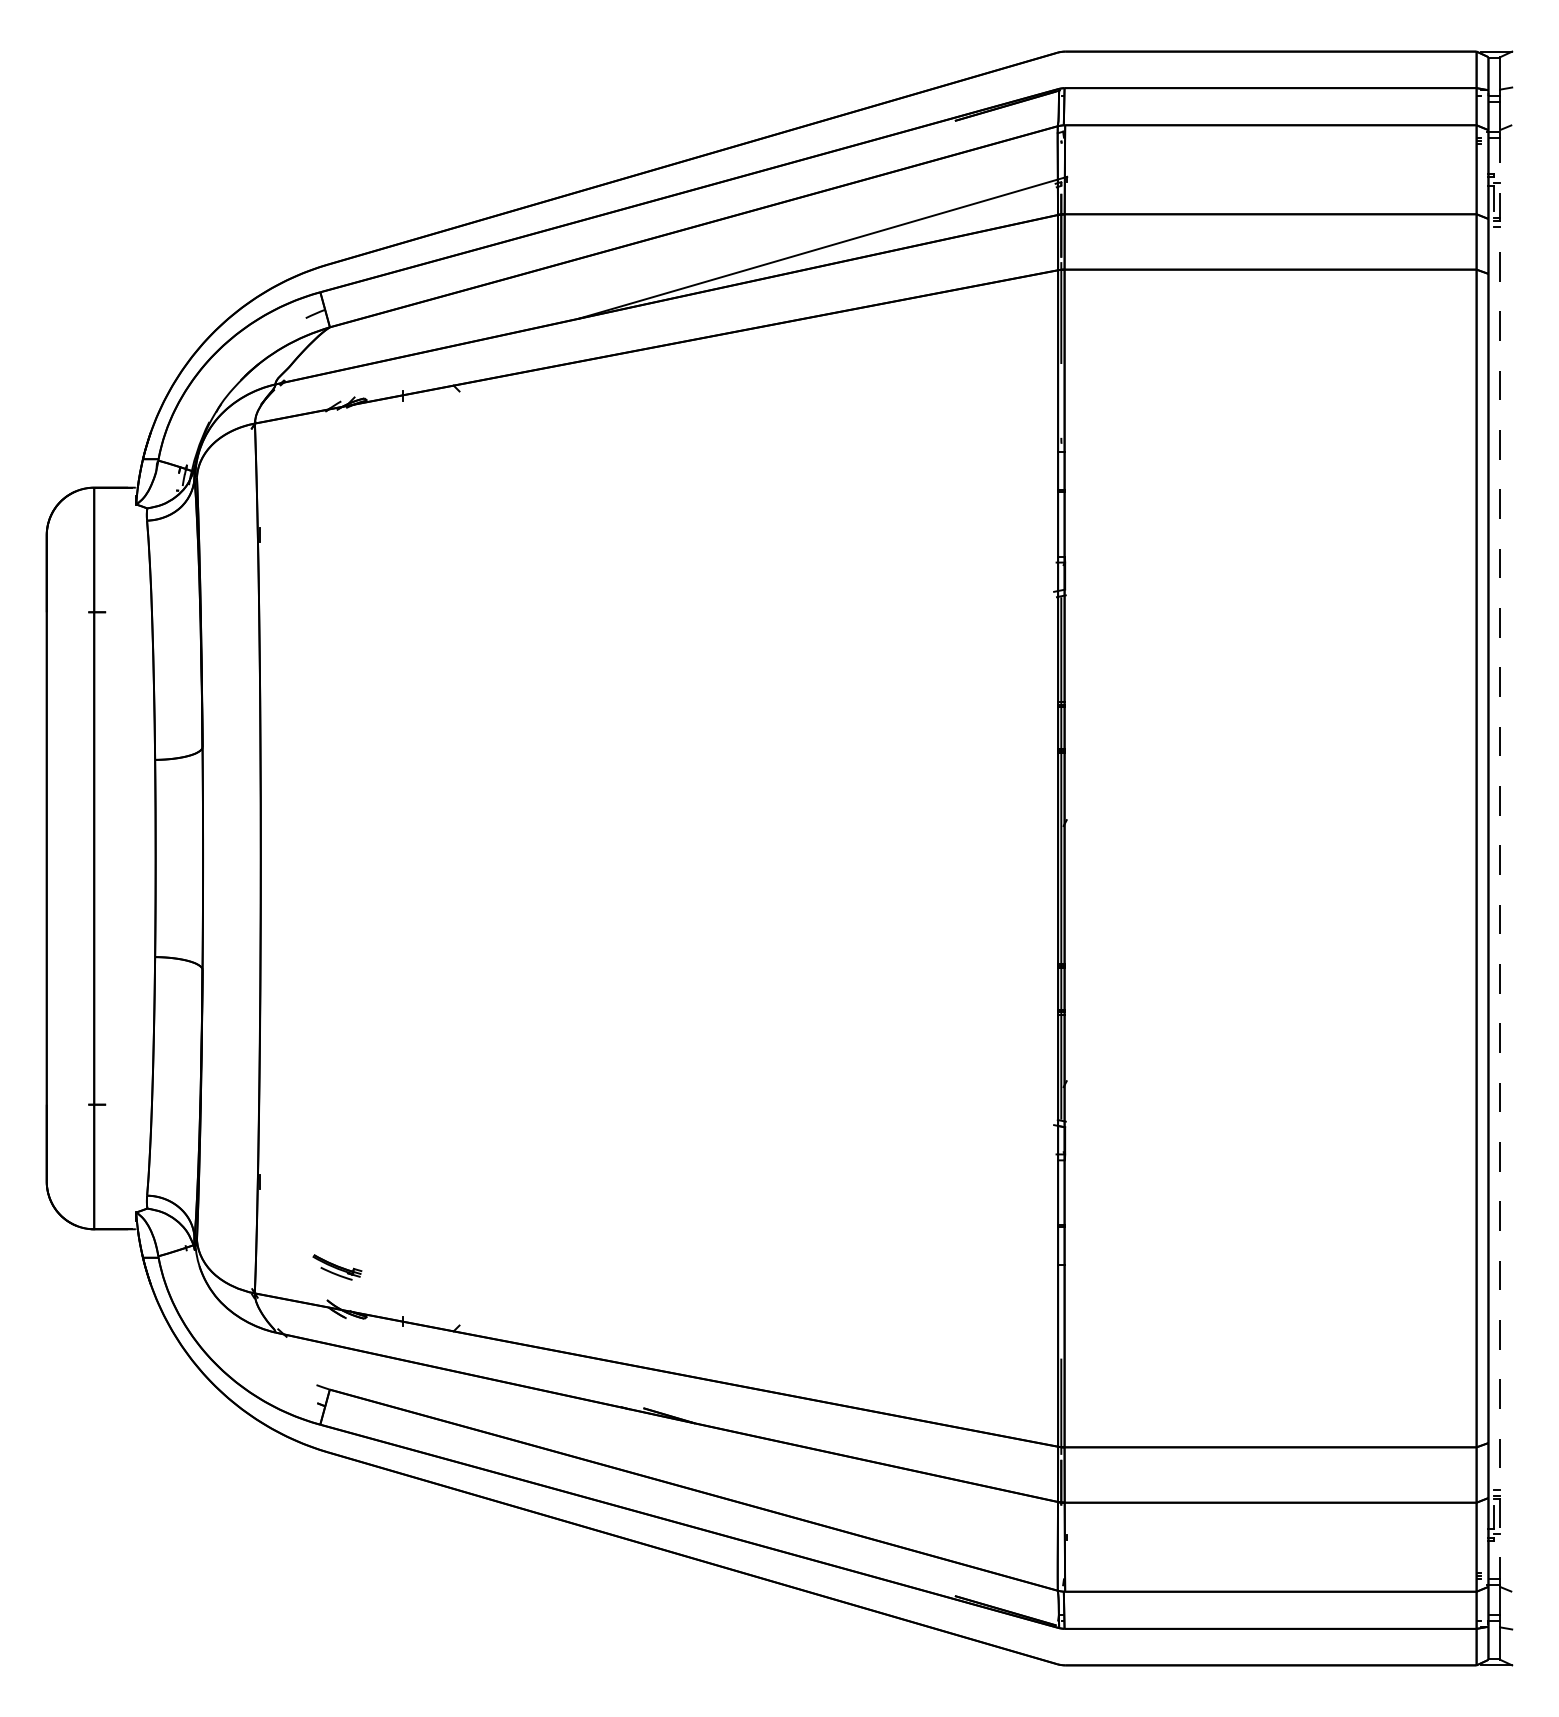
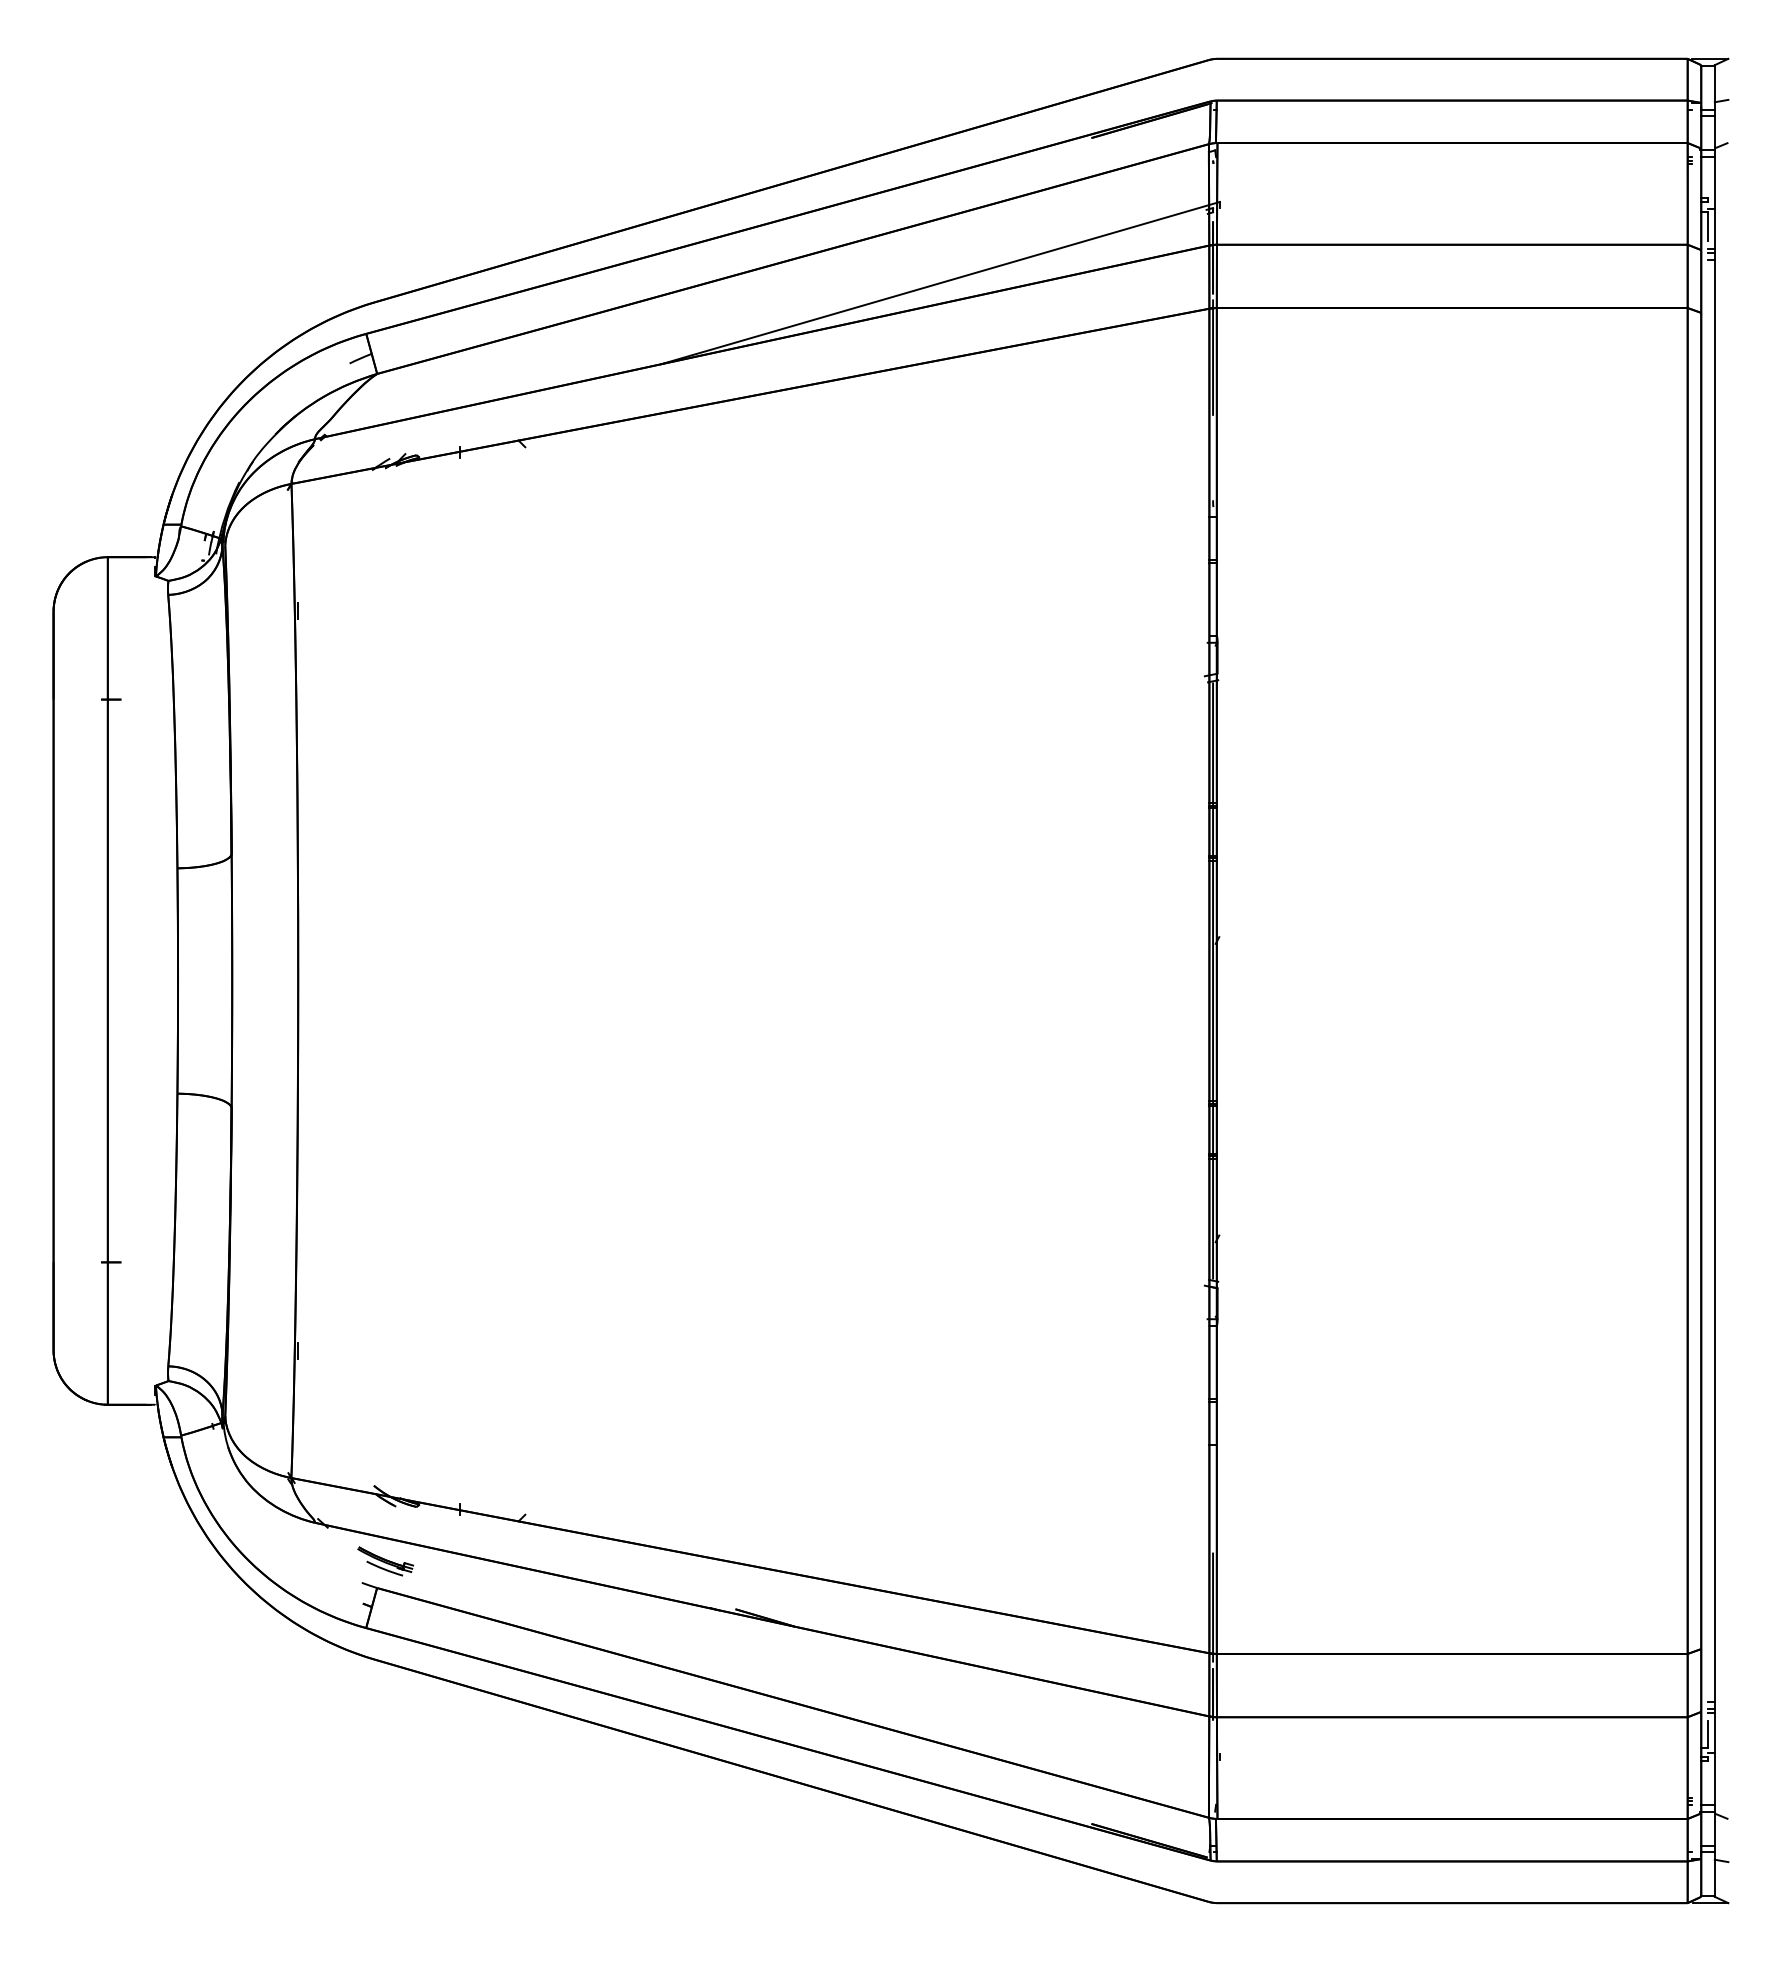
line: (1500, 858) -> (1714, 981), dashed -> solid
part: (337, 1267) -> (385, 1561), moved

